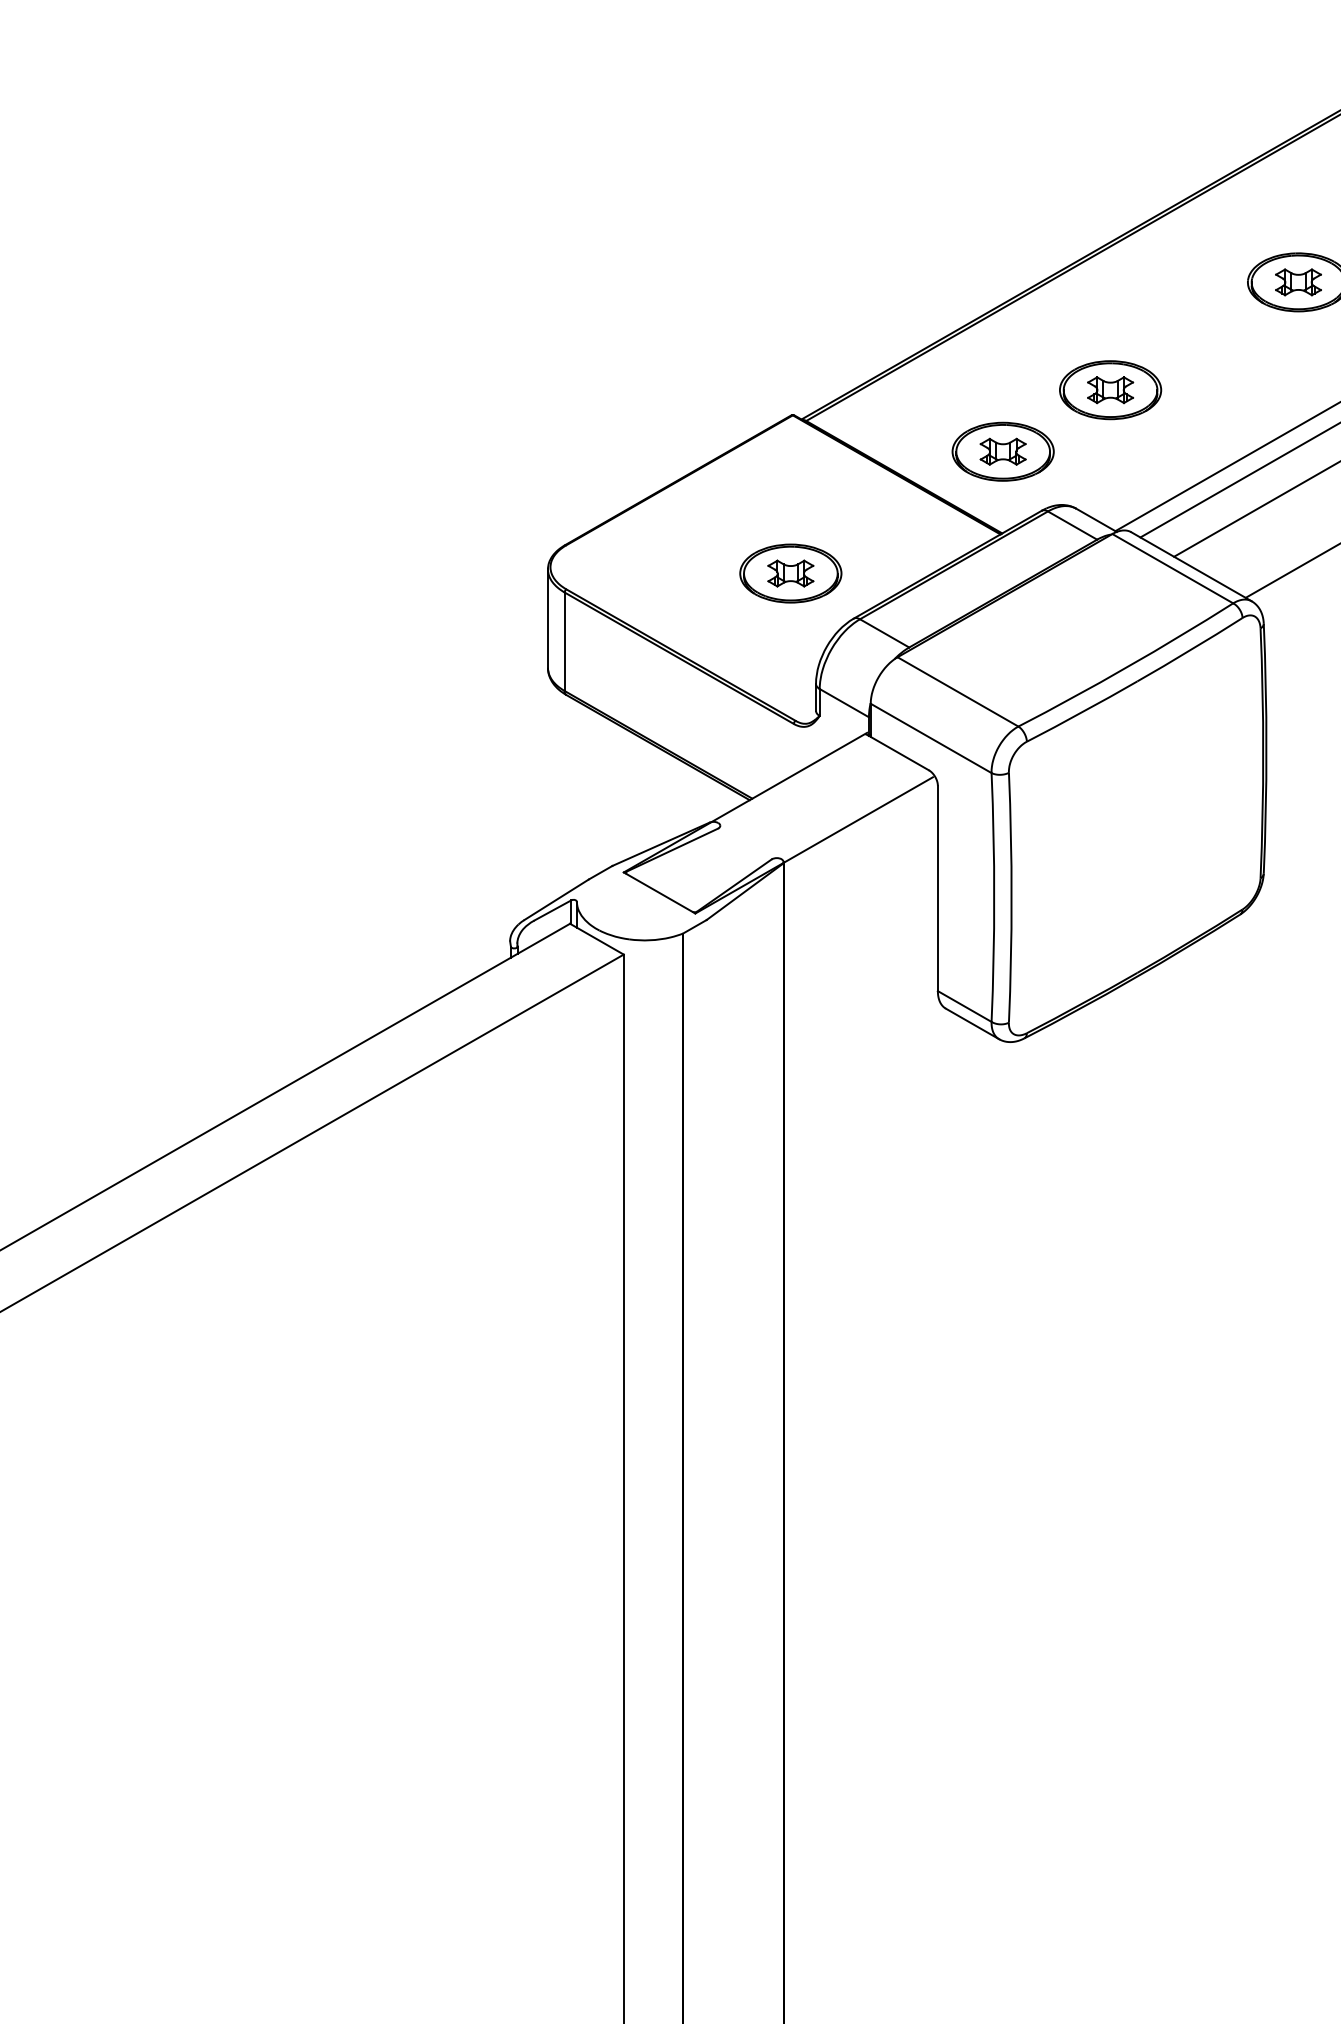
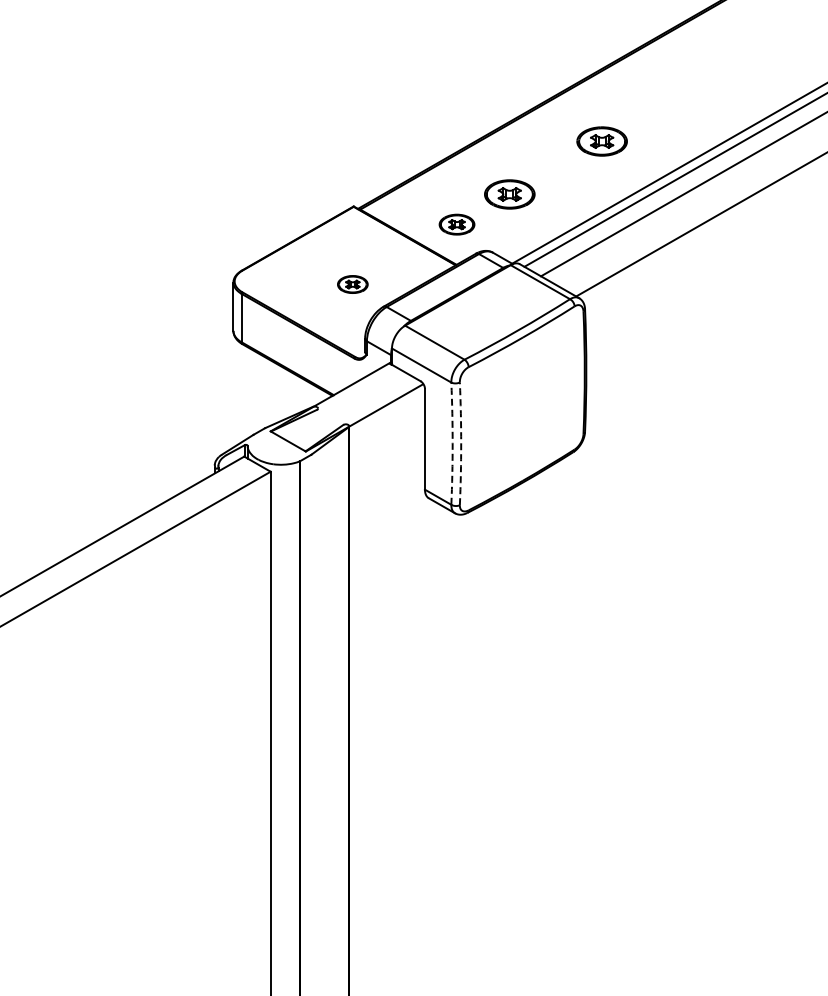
part: (1002, 451) -> (456, 224), size x0.7
part: (790, 573) -> (352, 284), size x0.6
arc: (993, 897) -> (452, 443), solid -> dashed
arc: (1012, 897) -> (461, 443), solid -> dashed

